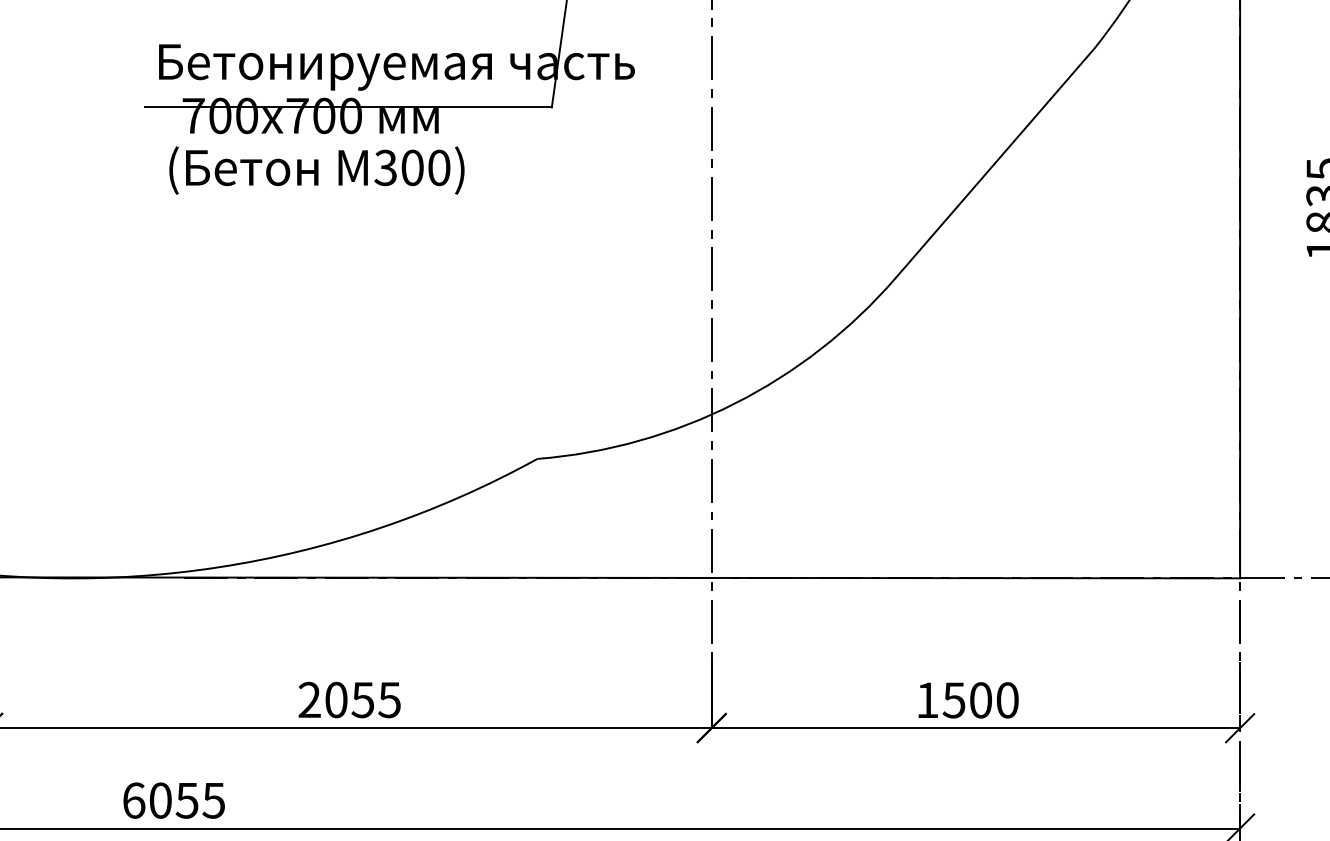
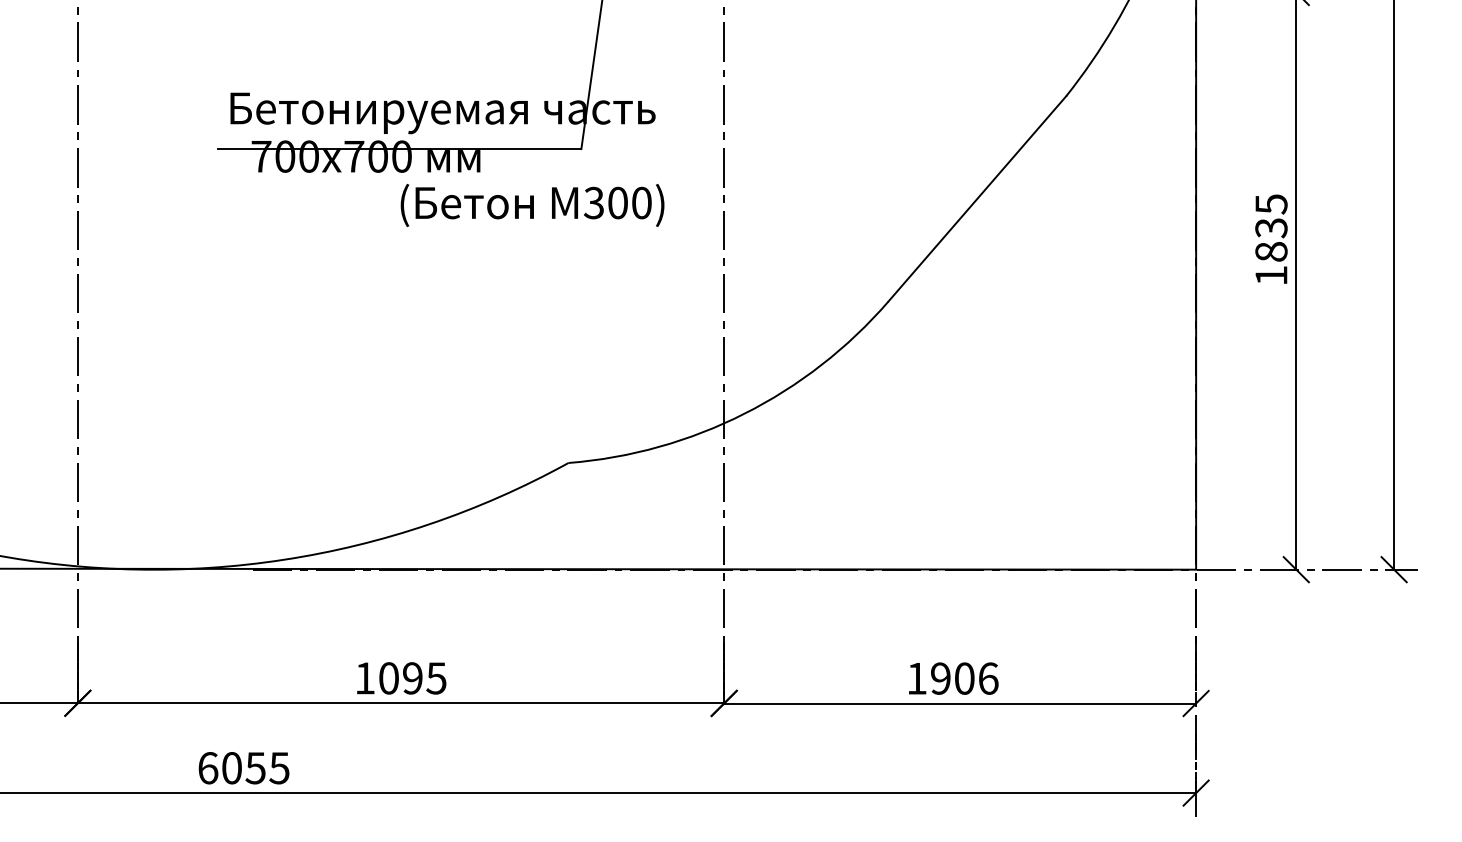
text: (316, 170) -> (532, 205), moved
text: (335, 700) -> (388, 678), 2055 -> 1095
text: (980, 700) -> (964, 678), 1500 -> 1906

